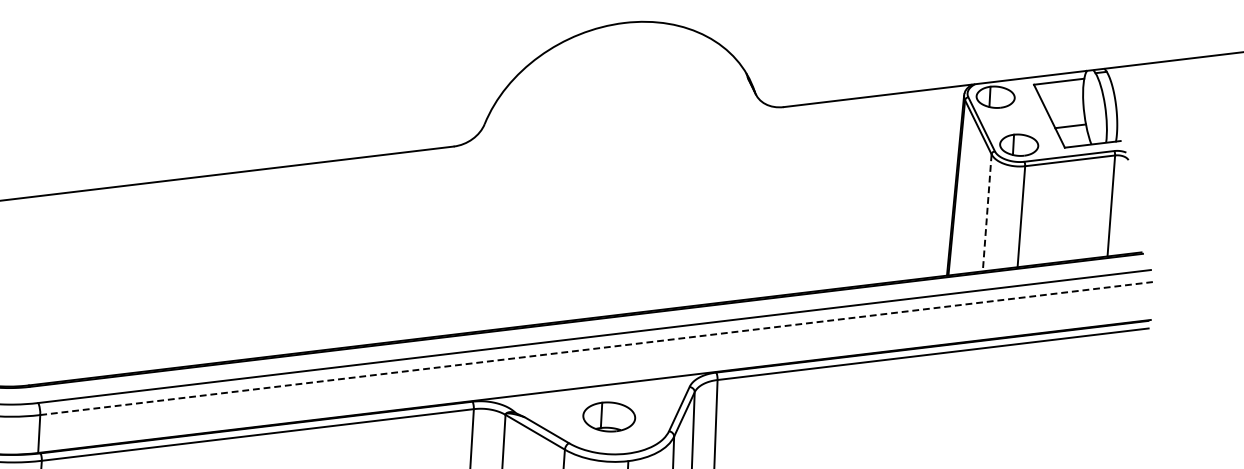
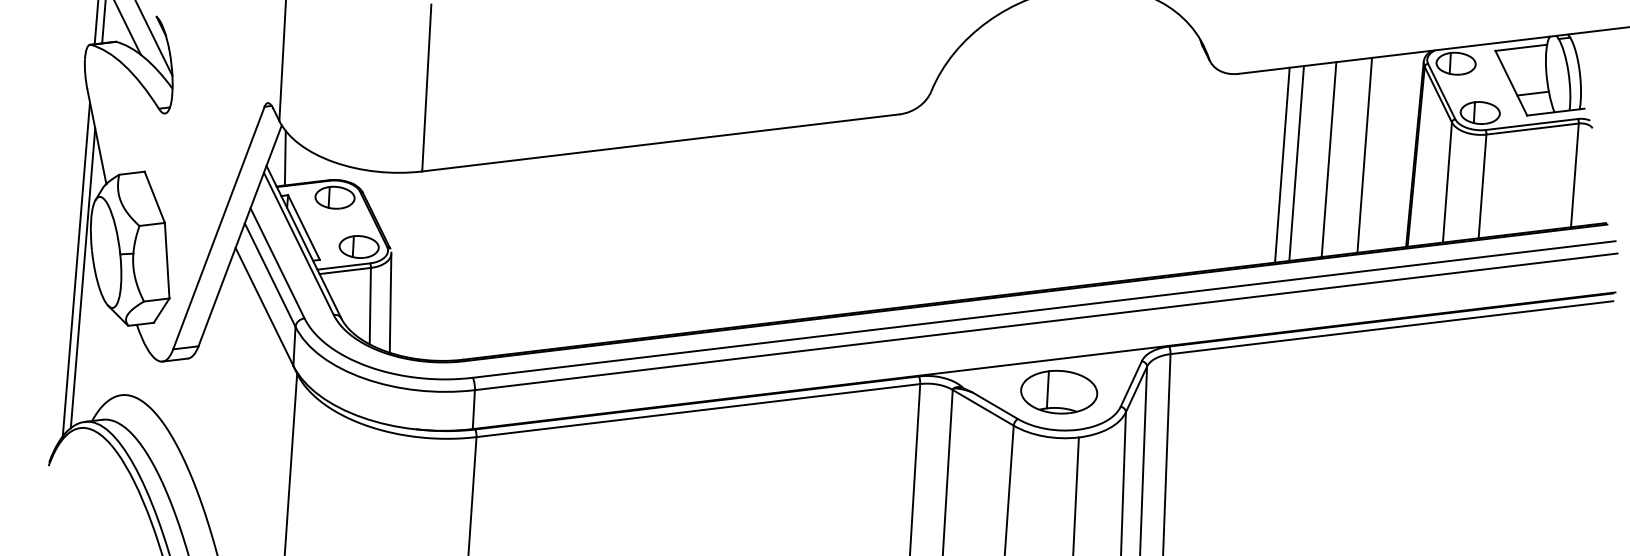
line: (906, 185) -> (1364, 154), added
line: (871, 190) -> (1328, 159), added
line: (840, 194) -> (1296, 163), added
line: (826, 195) -> (1282, 164), added
line: (987, 213) -> (1447, 183), dashed -> solid
line: (596, 348) -> (1046, 321), dashed -> solid
part: (609, 416) -> (1059, 391), size x1.43

